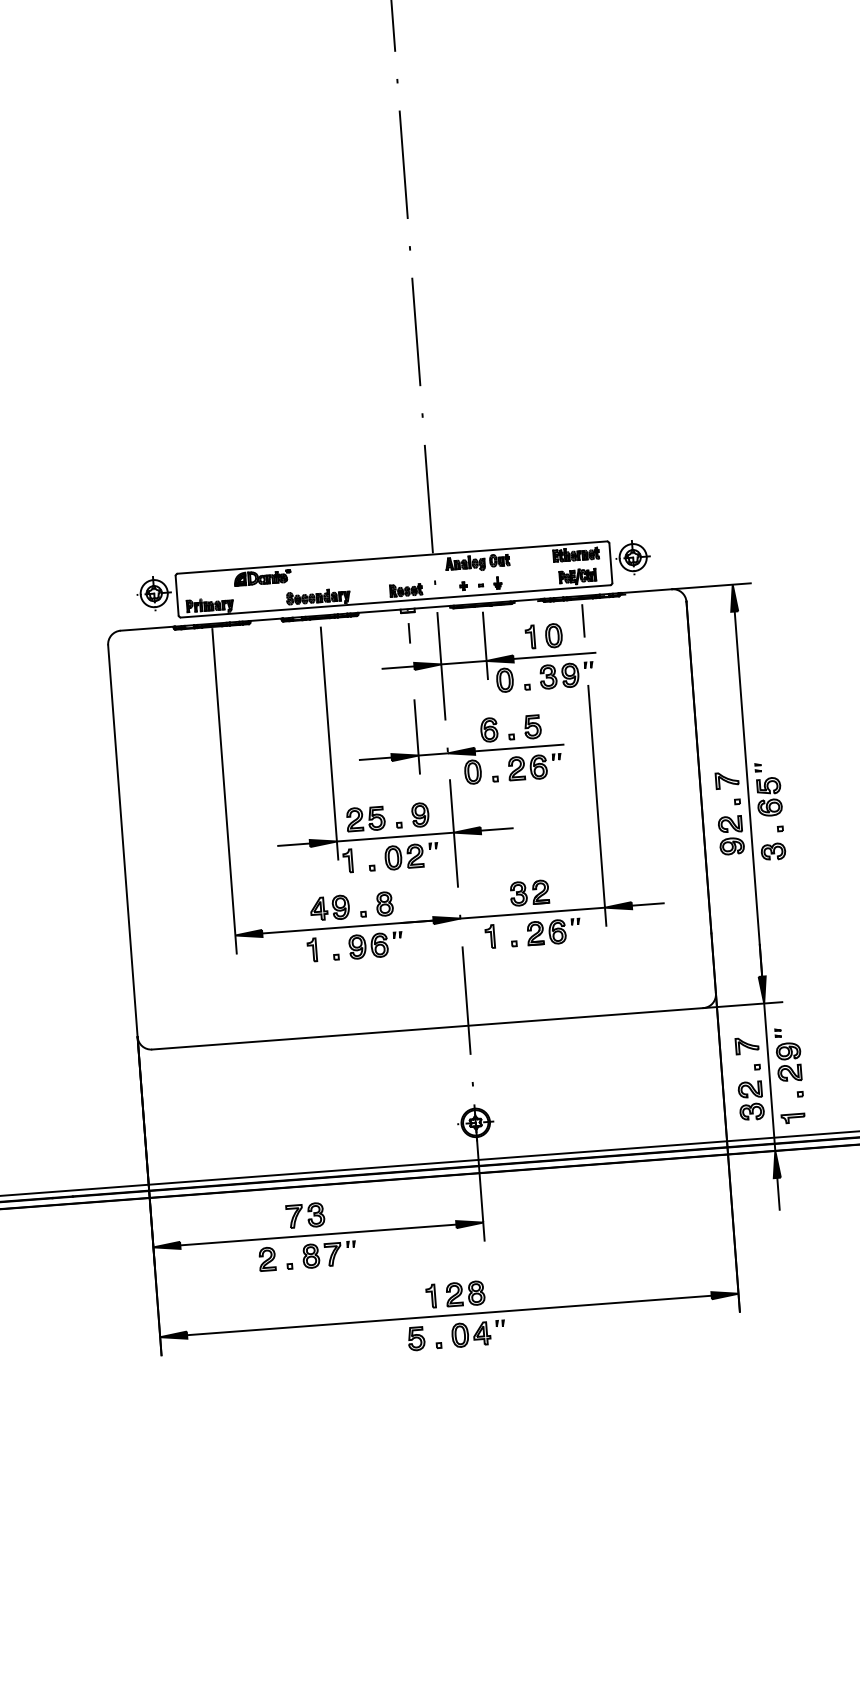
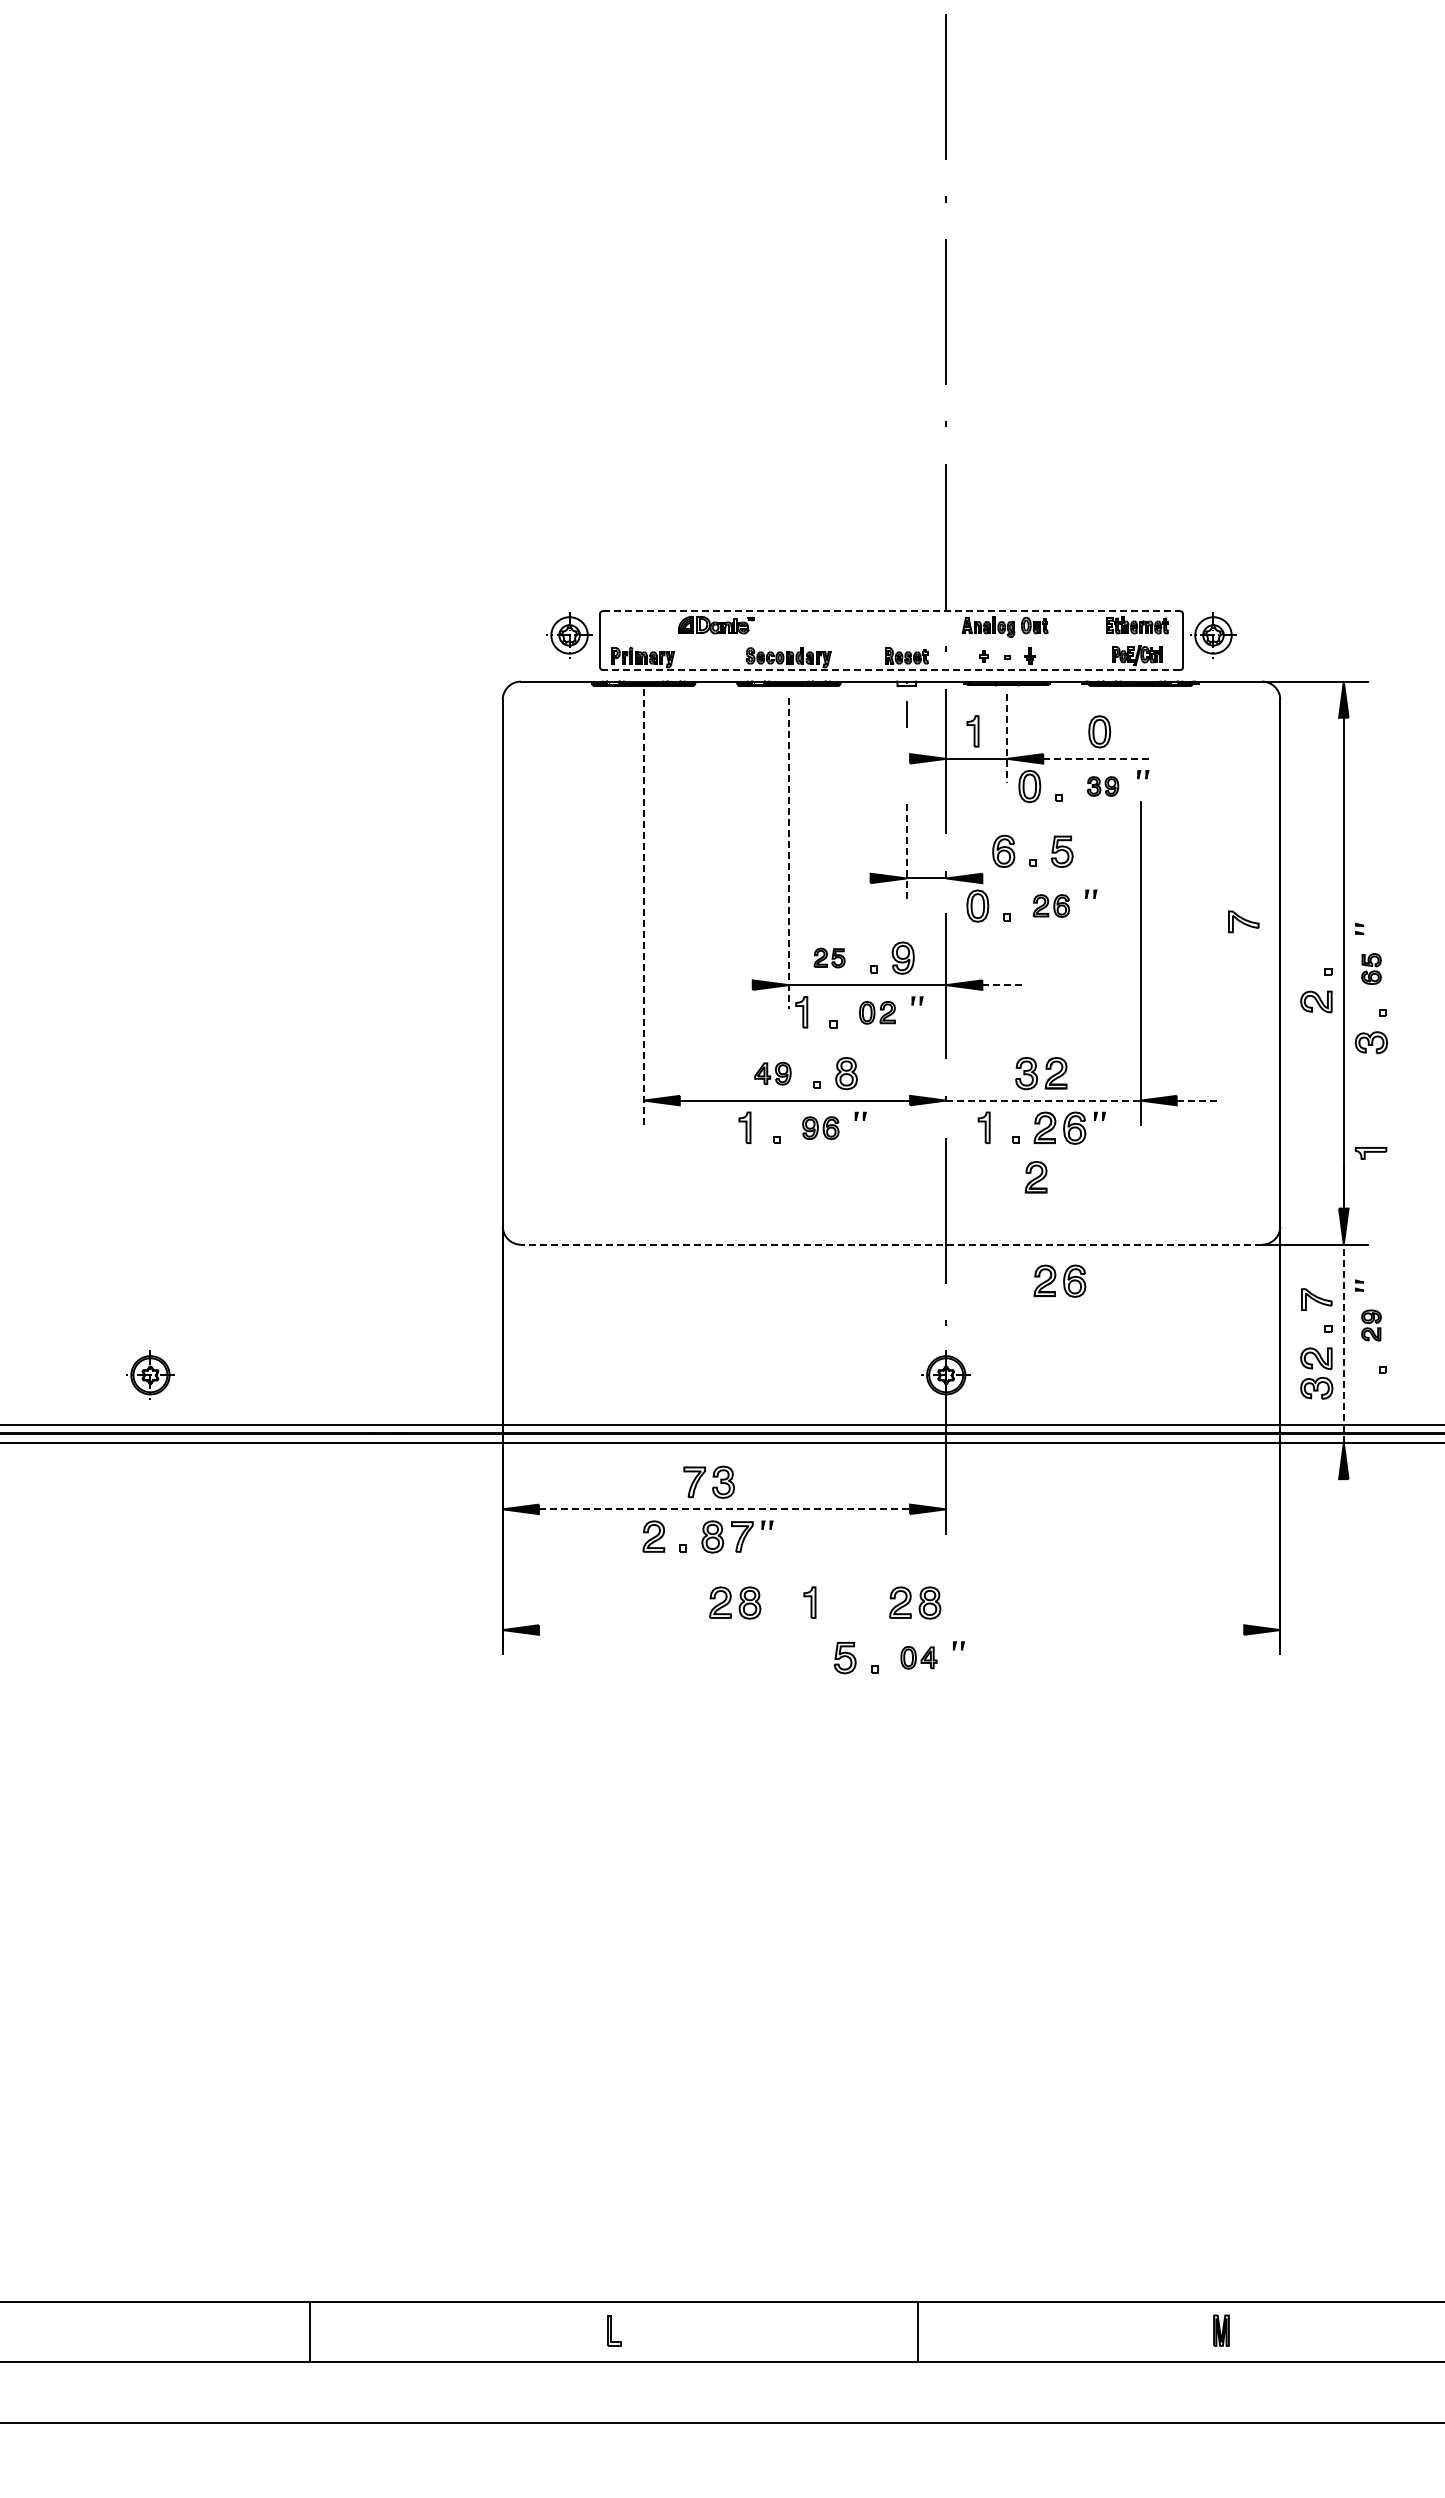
line: (392, 557) -> (891, 611), solid -> dashed
line: (395, 601) -> (891, 670), solid -> dashed
line: (583, 620) -> (1140, 714), removed
part: (529, 637) -> (972, 731), moved
line: (485, 645) -> (1007, 738), solid -> dashed
line: (554, 655) -> (1098, 758), solid -> dashed
line: (398, 667) -> (888, 758), removed
part: (559, 676) -> (1102, 786), size x0.6
line: (417, 737) -> (906, 853), solid -> dashed
line: (329, 743) -> (788, 853), solid -> dashed
line: (518, 748) -> (1041, 878), removed
line: (375, 758) -> (848, 878), removed
part: (527, 767) -> (1051, 905), size x0.7
part: (726, 780) -> (1243, 921), moved
line: (224, 791) -> (643, 907), solid -> dashed
part: (769, 796) -> (1371, 968), size x0.6
part: (365, 818) -> (829, 957), size x0.6
line: (497, 829) -> (1004, 985), solid -> dashed
line: (293, 845) -> (730, 985), removed
part: (731, 845) -> (1316, 1030), removed
part: (404, 856) -> (877, 1012), size x0.7
line: (648, 904) -> (1198, 1100), solid -> dashed
part: (329, 908) -> (772, 1073), size x0.7
line: (532, 913) -> (1043, 1100), solid -> dashed
part: (368, 945) -> (820, 1127), size x0.7
part: (531, 970) -> (1035, 1177), added
line: (427, 1028) -> (891, 1244), solid -> dashed
part: (554, 1046) -> (1059, 1280), added
part: (789, 1062) -> (1371, 1325), size x0.6
line: (769, 1077) -> (1343, 1343), solid -> dashed
part: (792, 1118) -> (1370, 1153), moved
line: (778, 1193) -> (1343, 1500), removed
line: (318, 1235) -> (724, 1509), solid -> dashed
part: (430, 1296) -> (809, 1602), moved
part: (331, 1303) -> (735, 1602), added
line: (449, 1315) -> (891, 1630), removed
part: (470, 1334) -> (918, 1657), size x0.7

